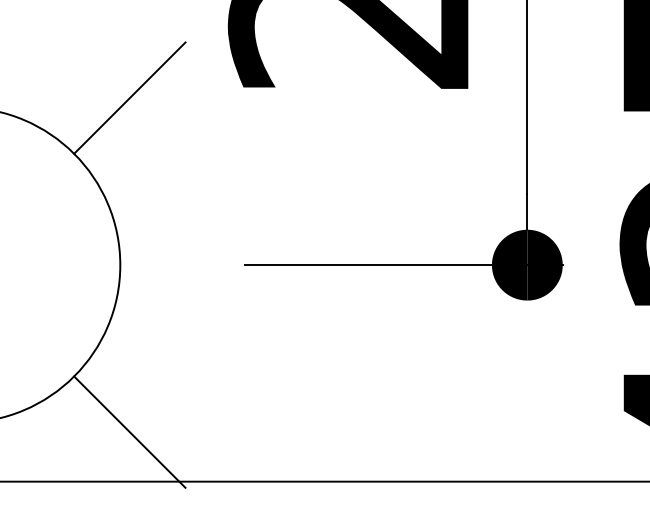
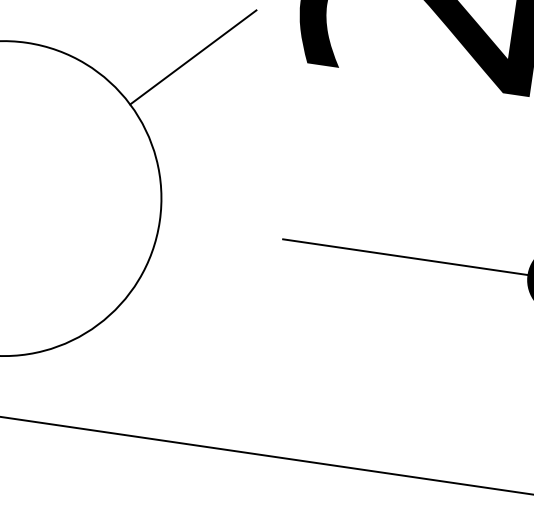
line: (129, 431) -> (144, 387), removed

